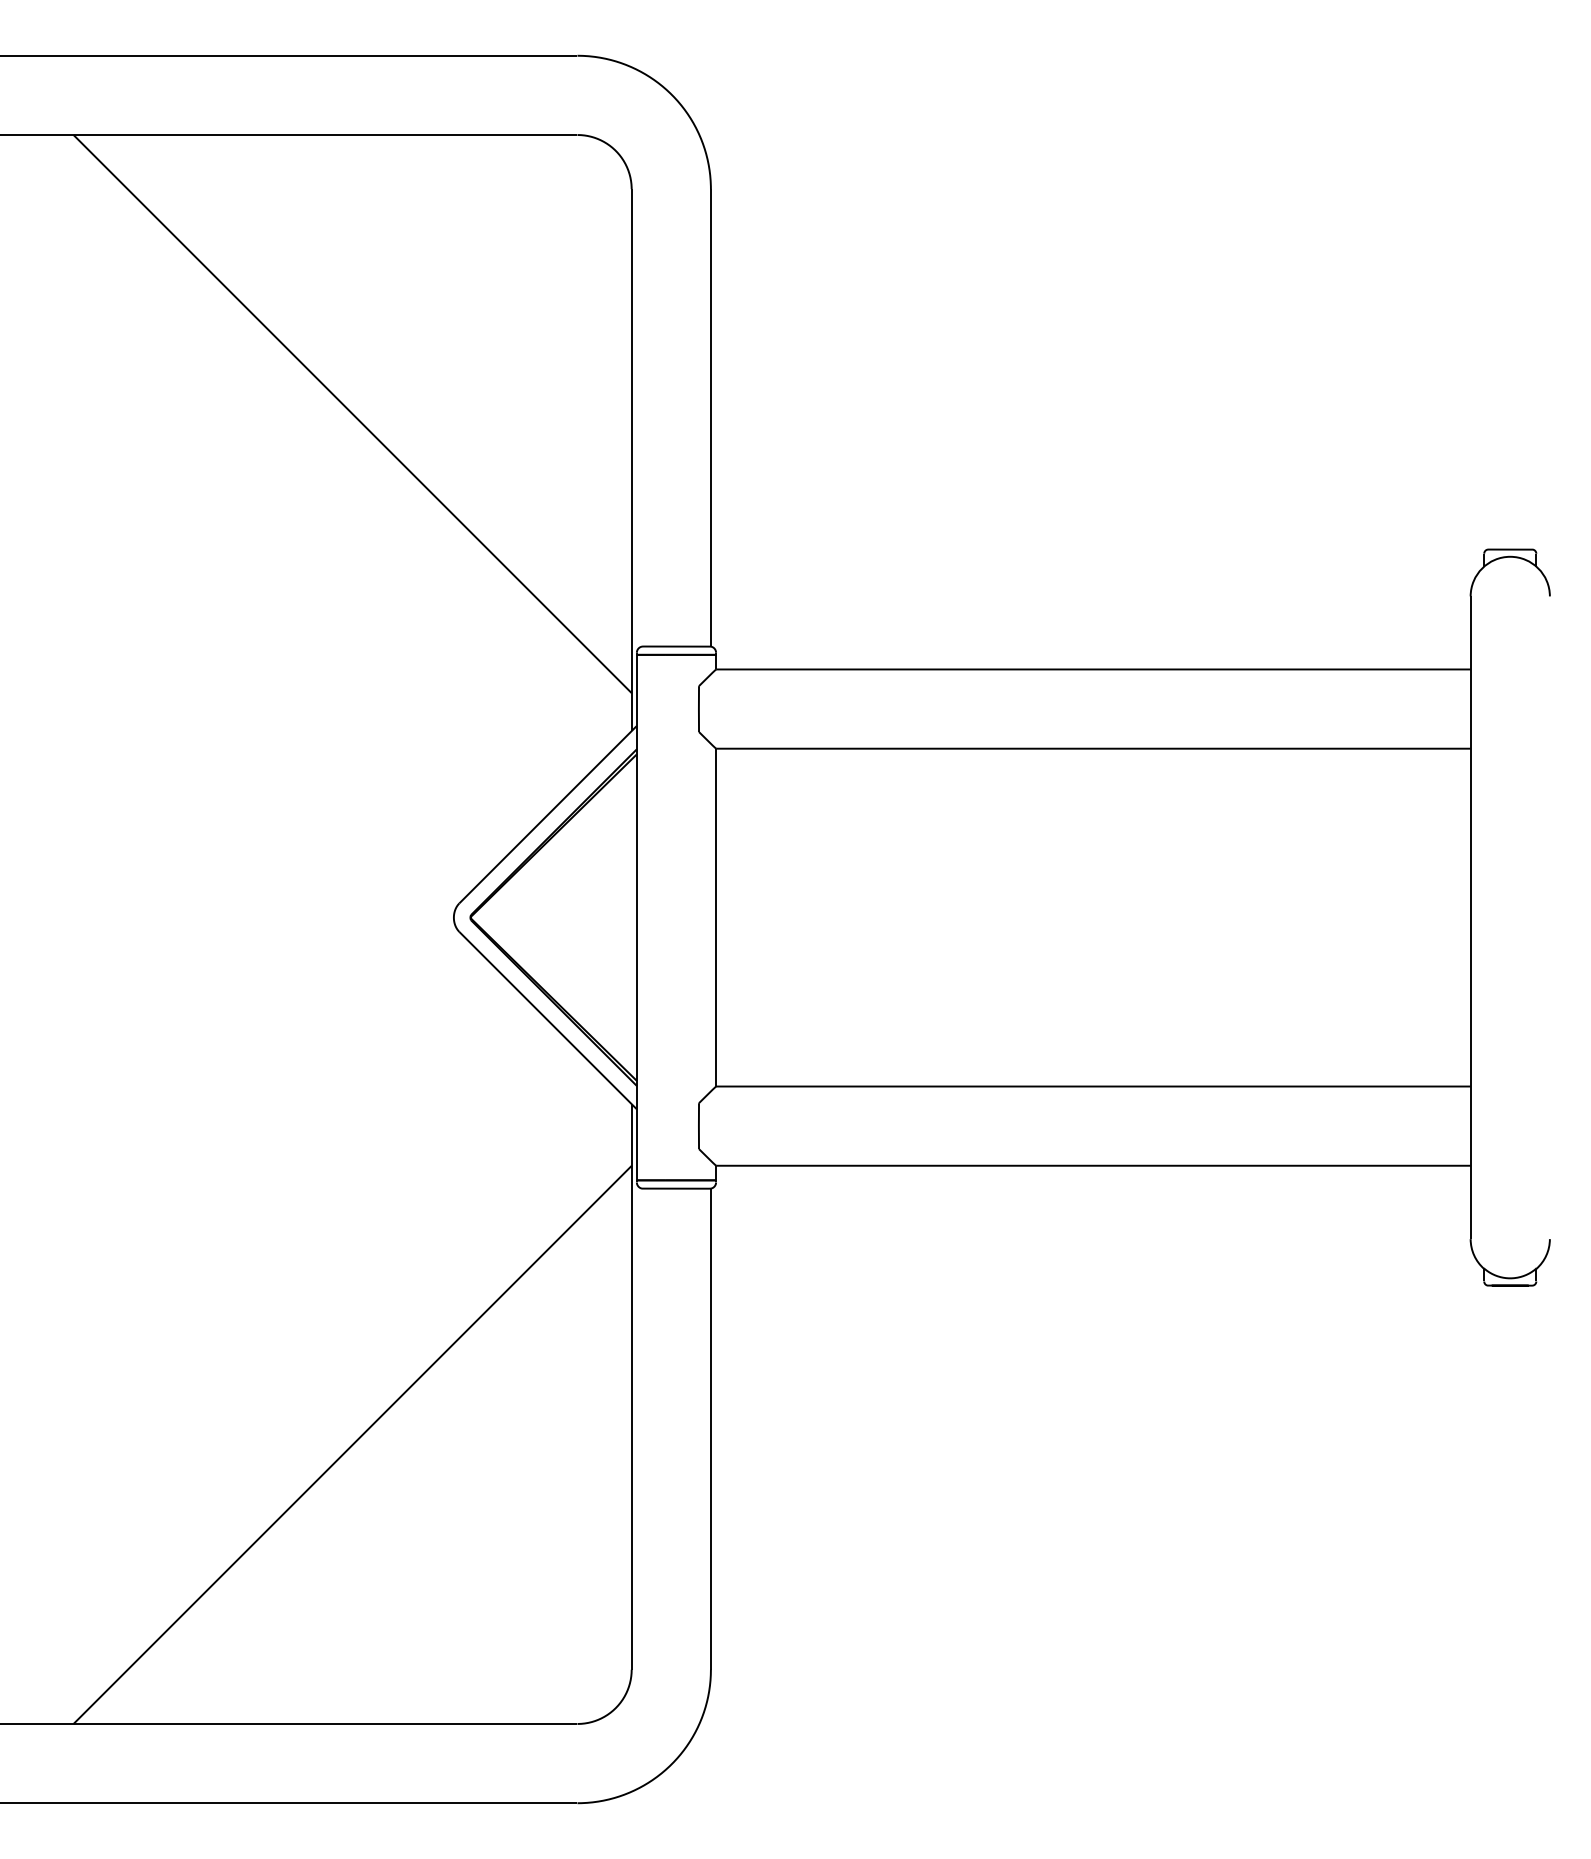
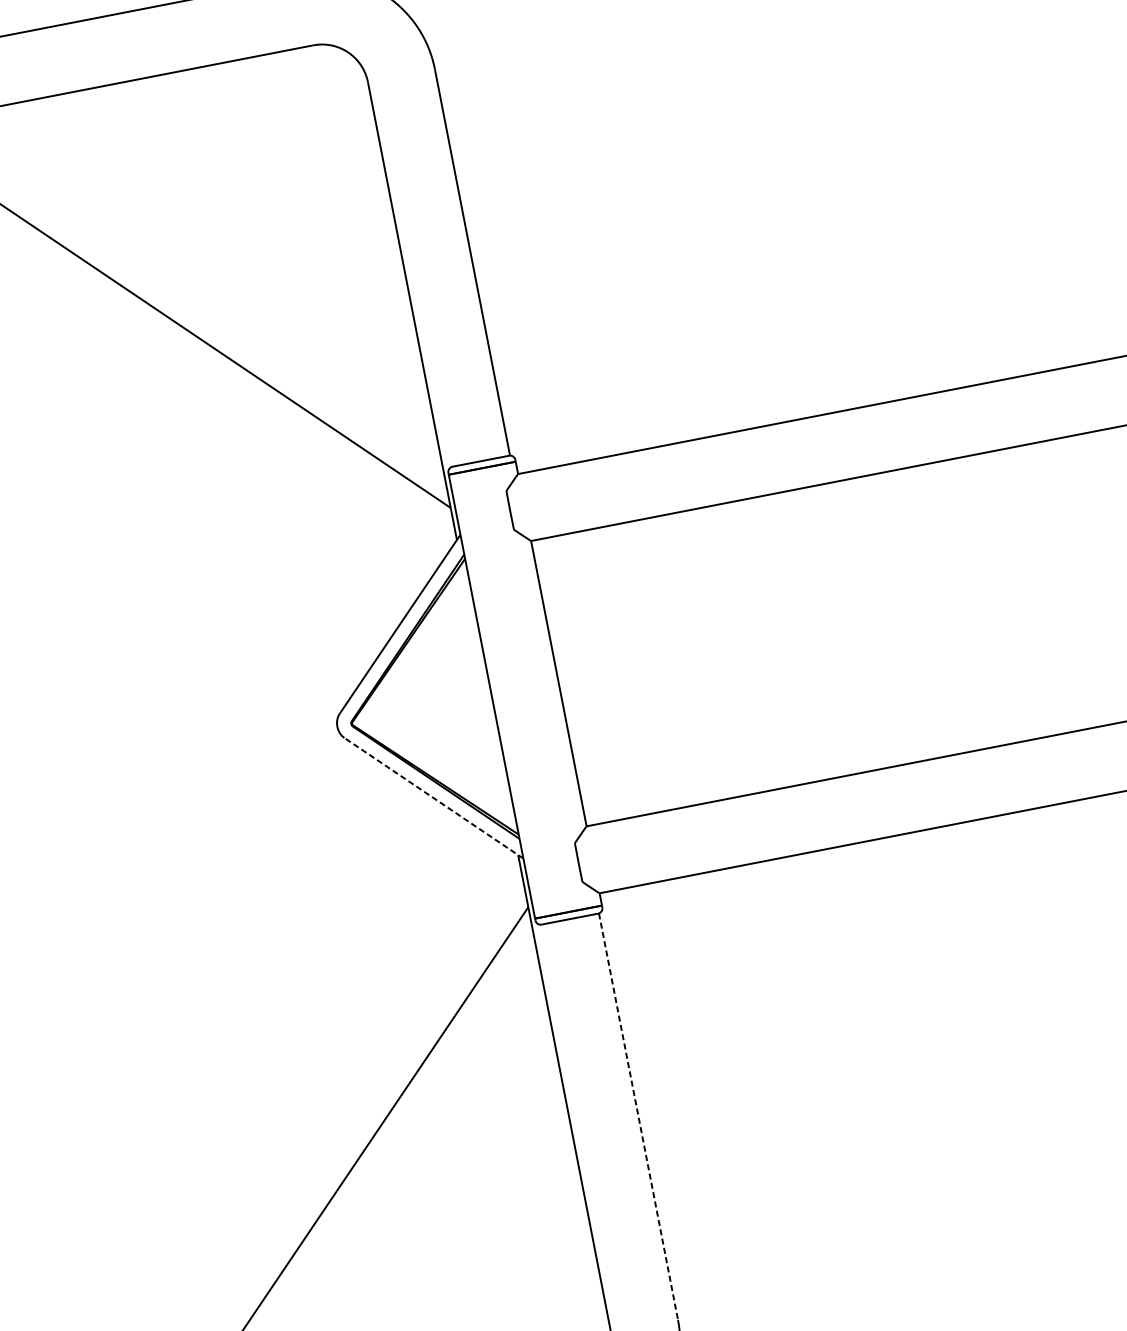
line: (547, 1020) -> (433, 798), solid -> dashed
line: (710, 1429) -> (638, 1116), solid -> dashed

